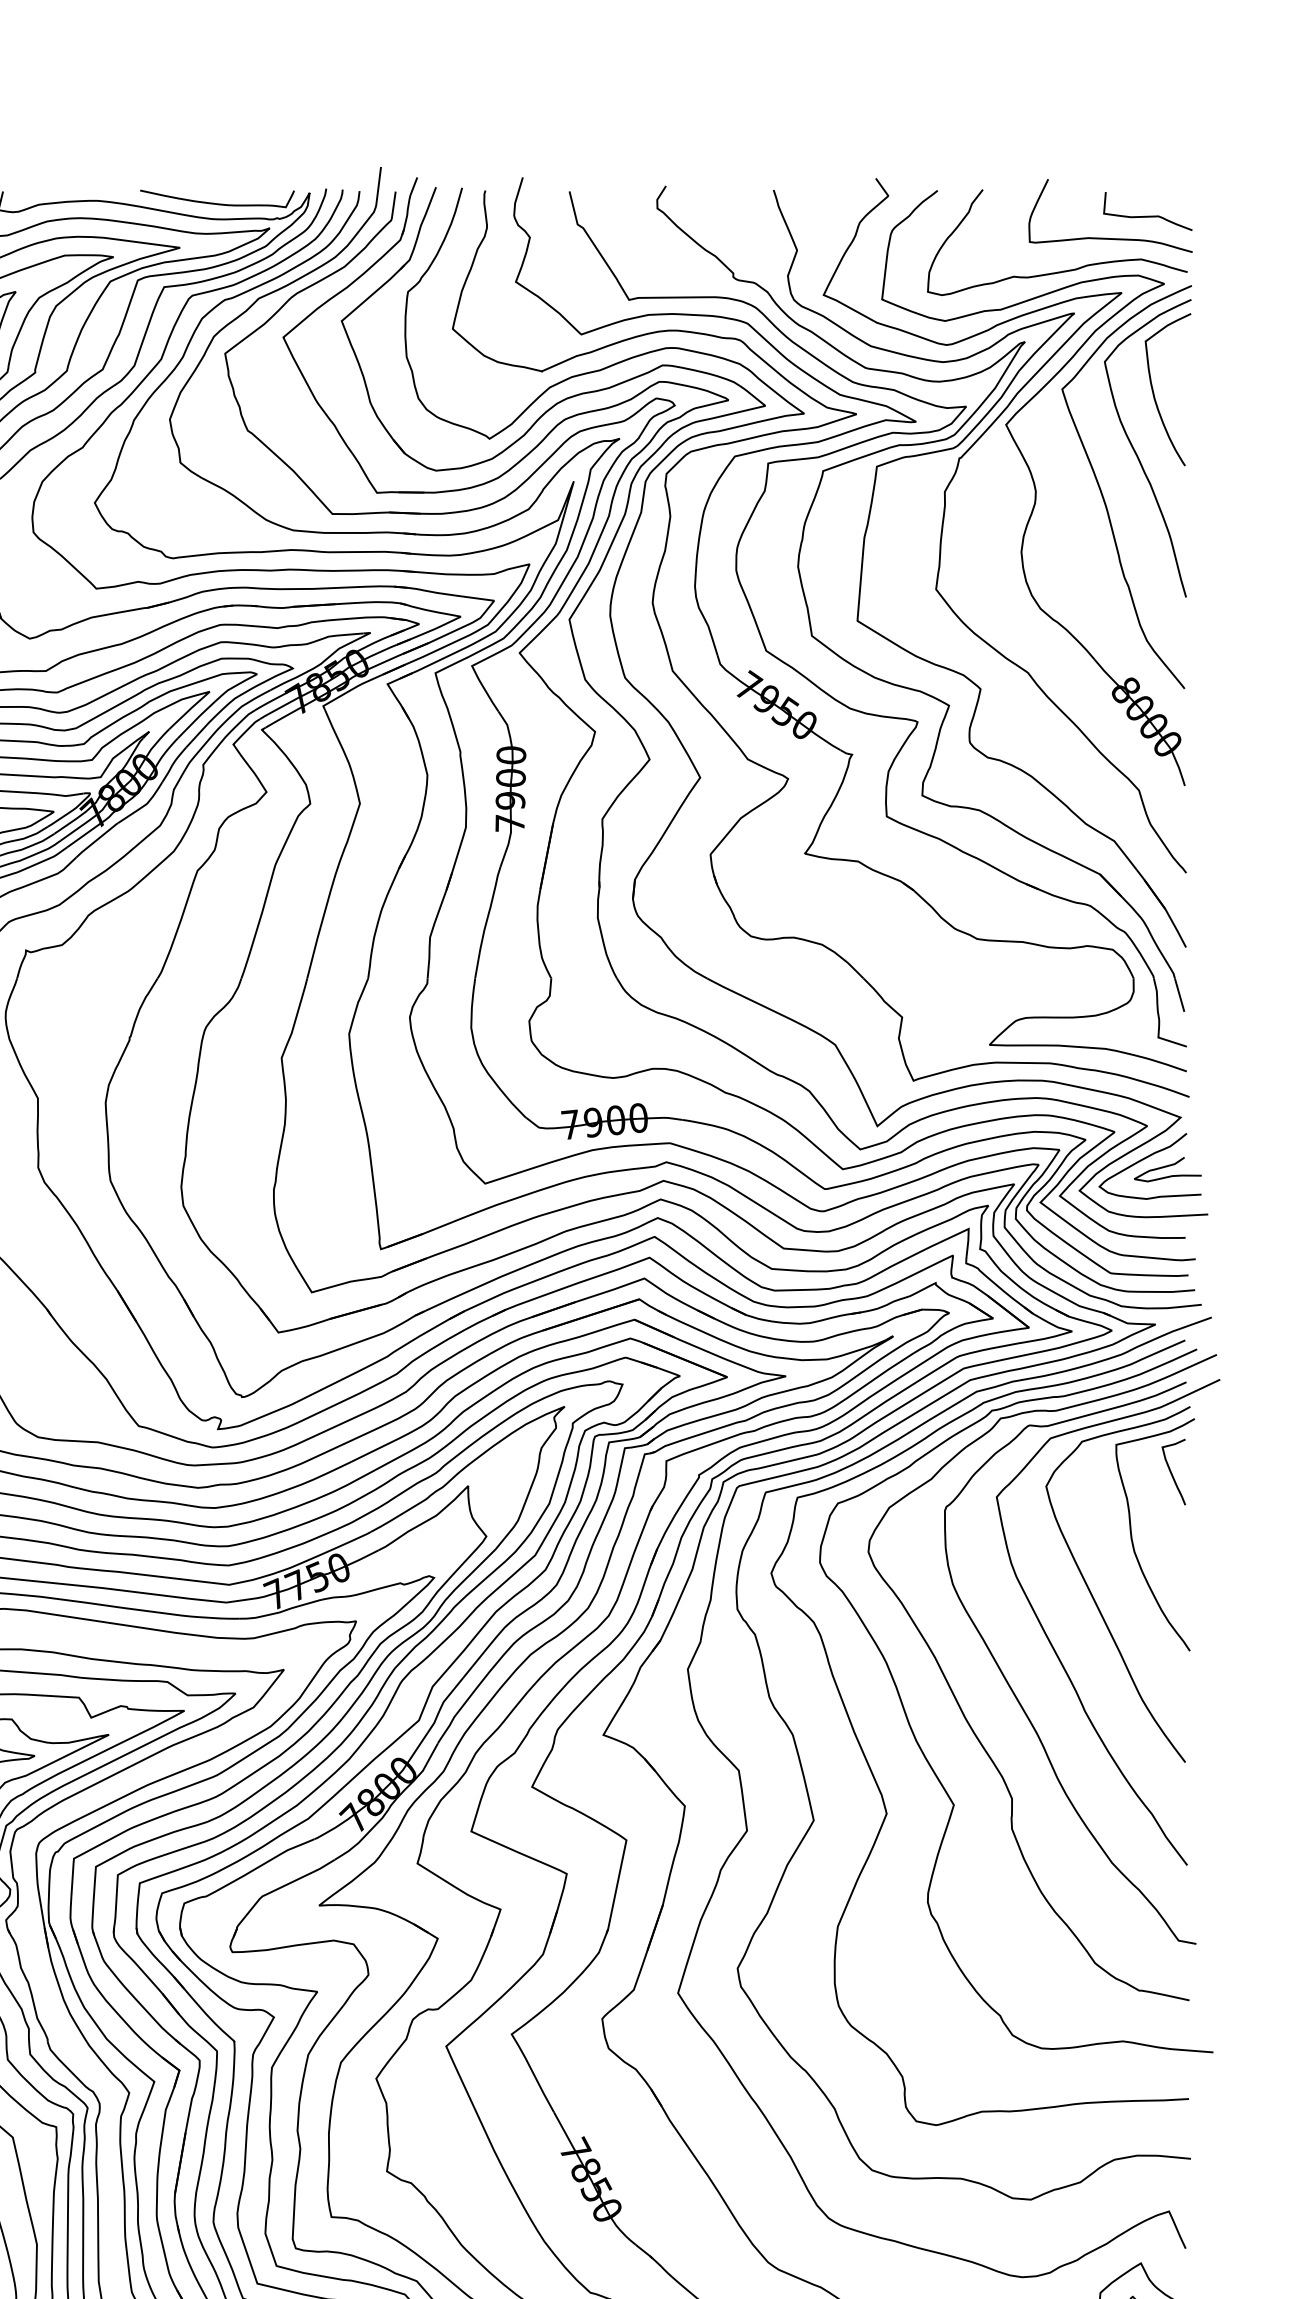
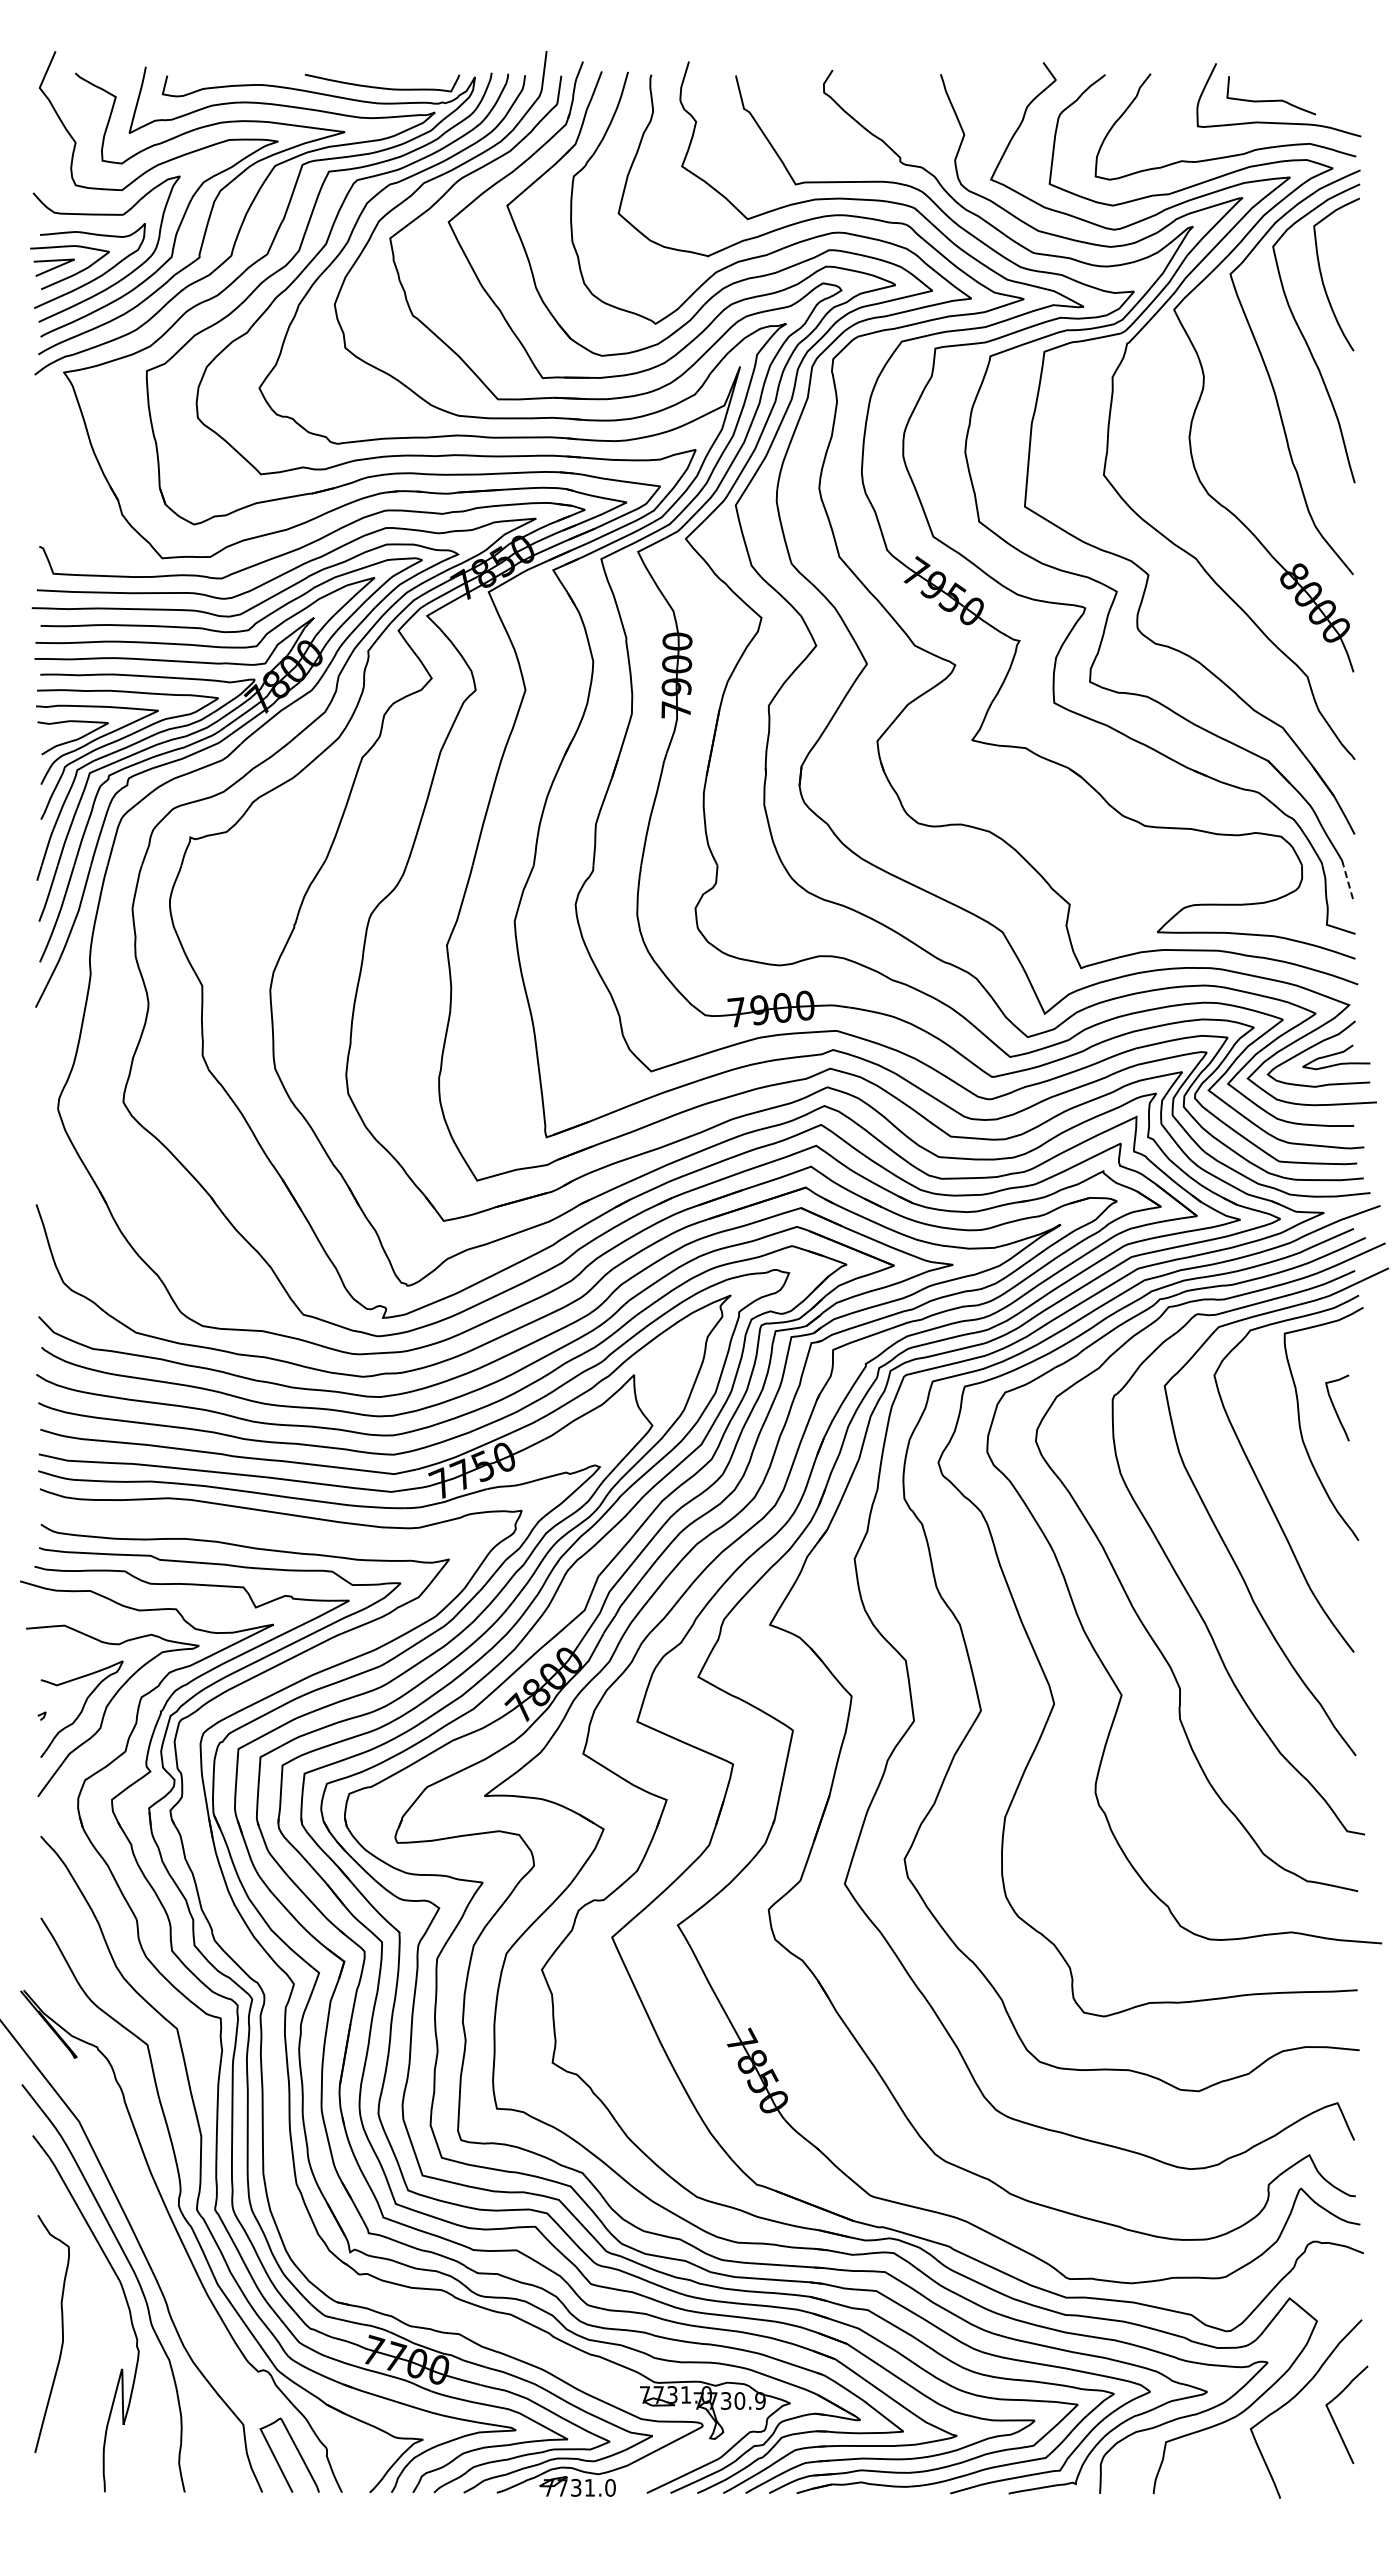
curve: (1148, 216) -> (1271, 100), moved
line: (1179, 994) -> (1348, 881), solid -> dashed
curve: (1171, 1471) -> (1335, 1407), moved

